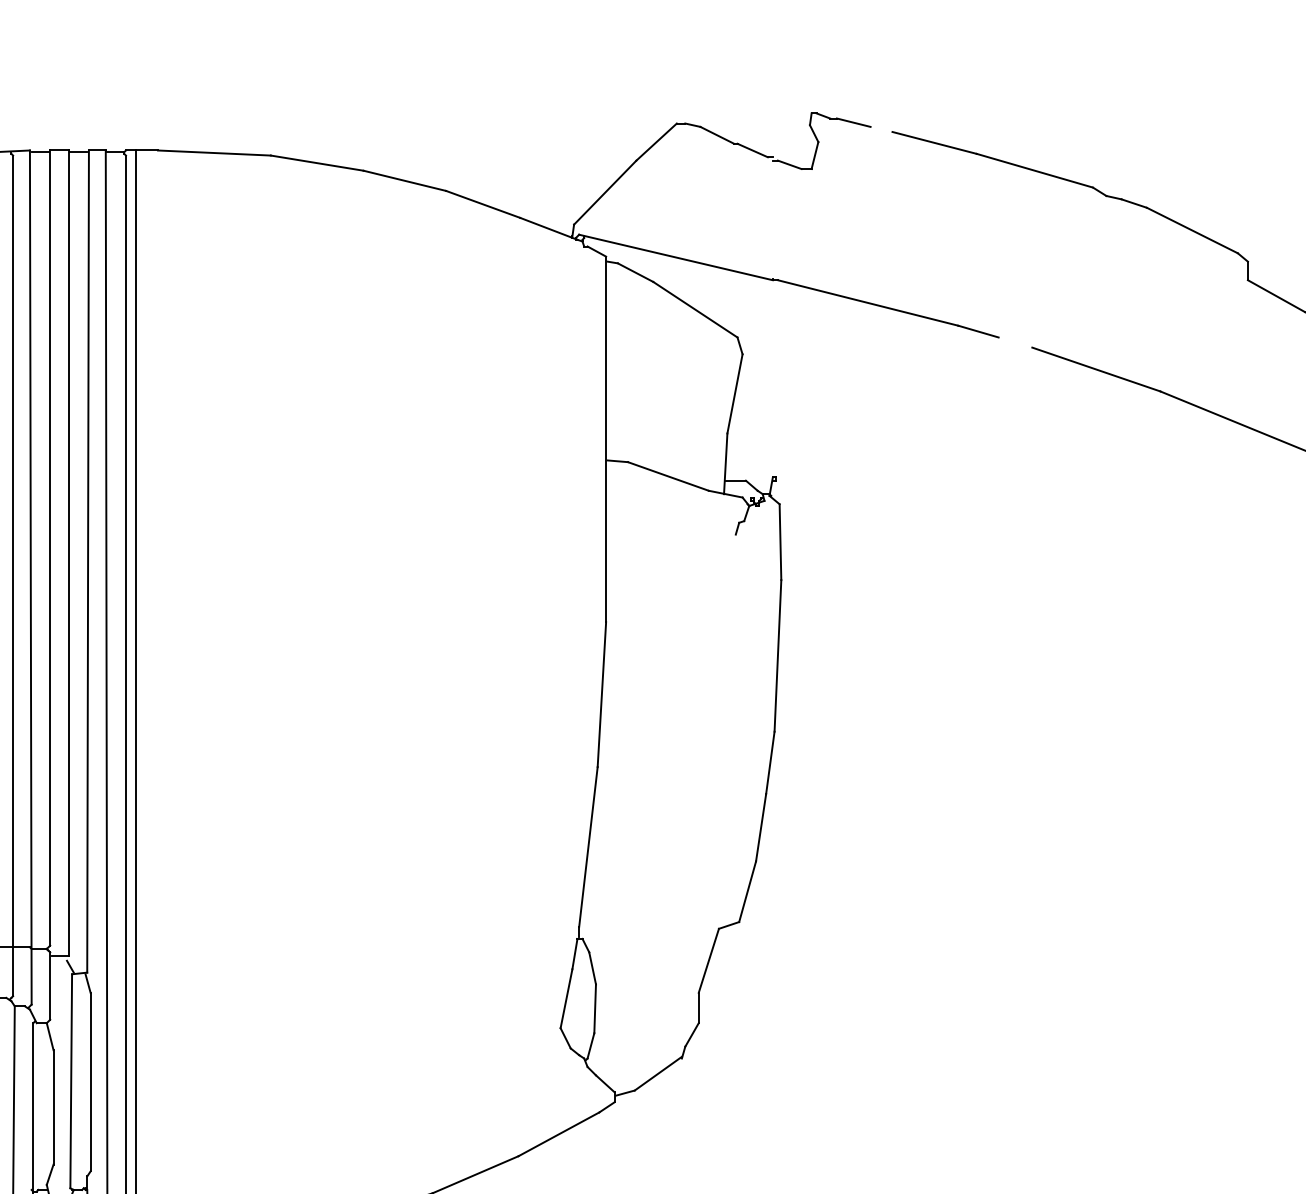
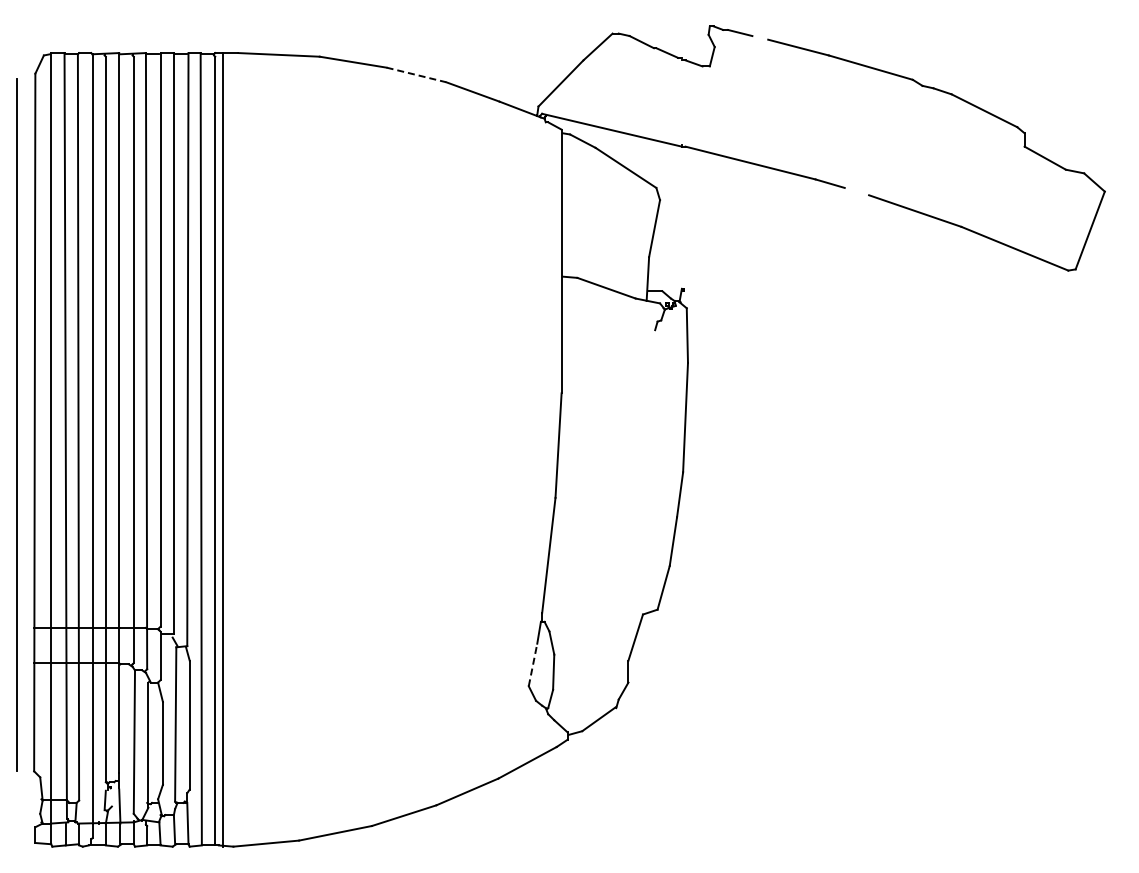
line: (404, 180) -> (416, 74), solid -> dashed
line: (567, 998) -> (533, 664), solid -> dashed

